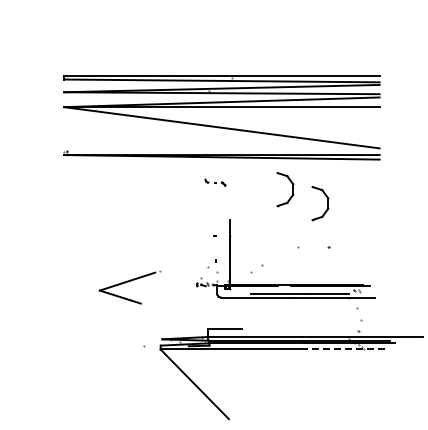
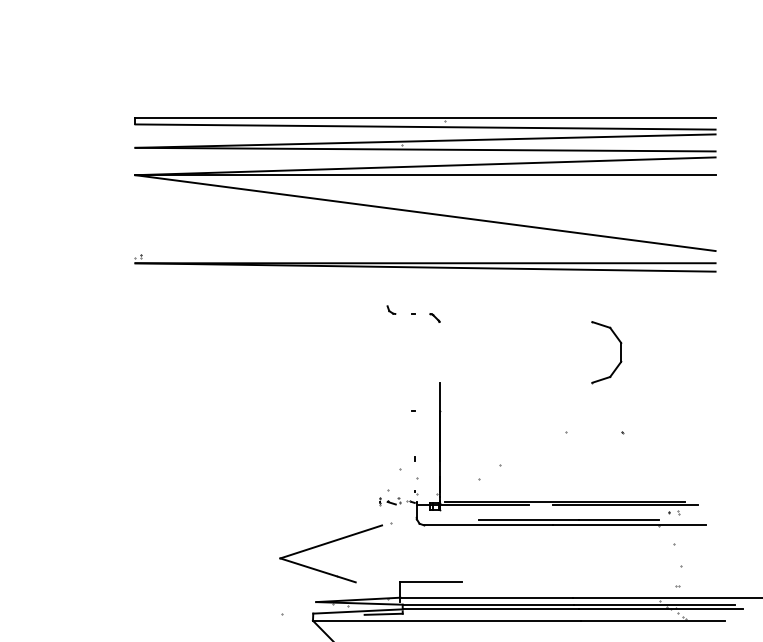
part: (215, 182) -> (413, 313), size x1.43
part: (292, 189) -> (555, 326), removed
part: (129, 287) -> (334, 552), moved
line: (345, 349) -> (652, 620), dashed -> solid

